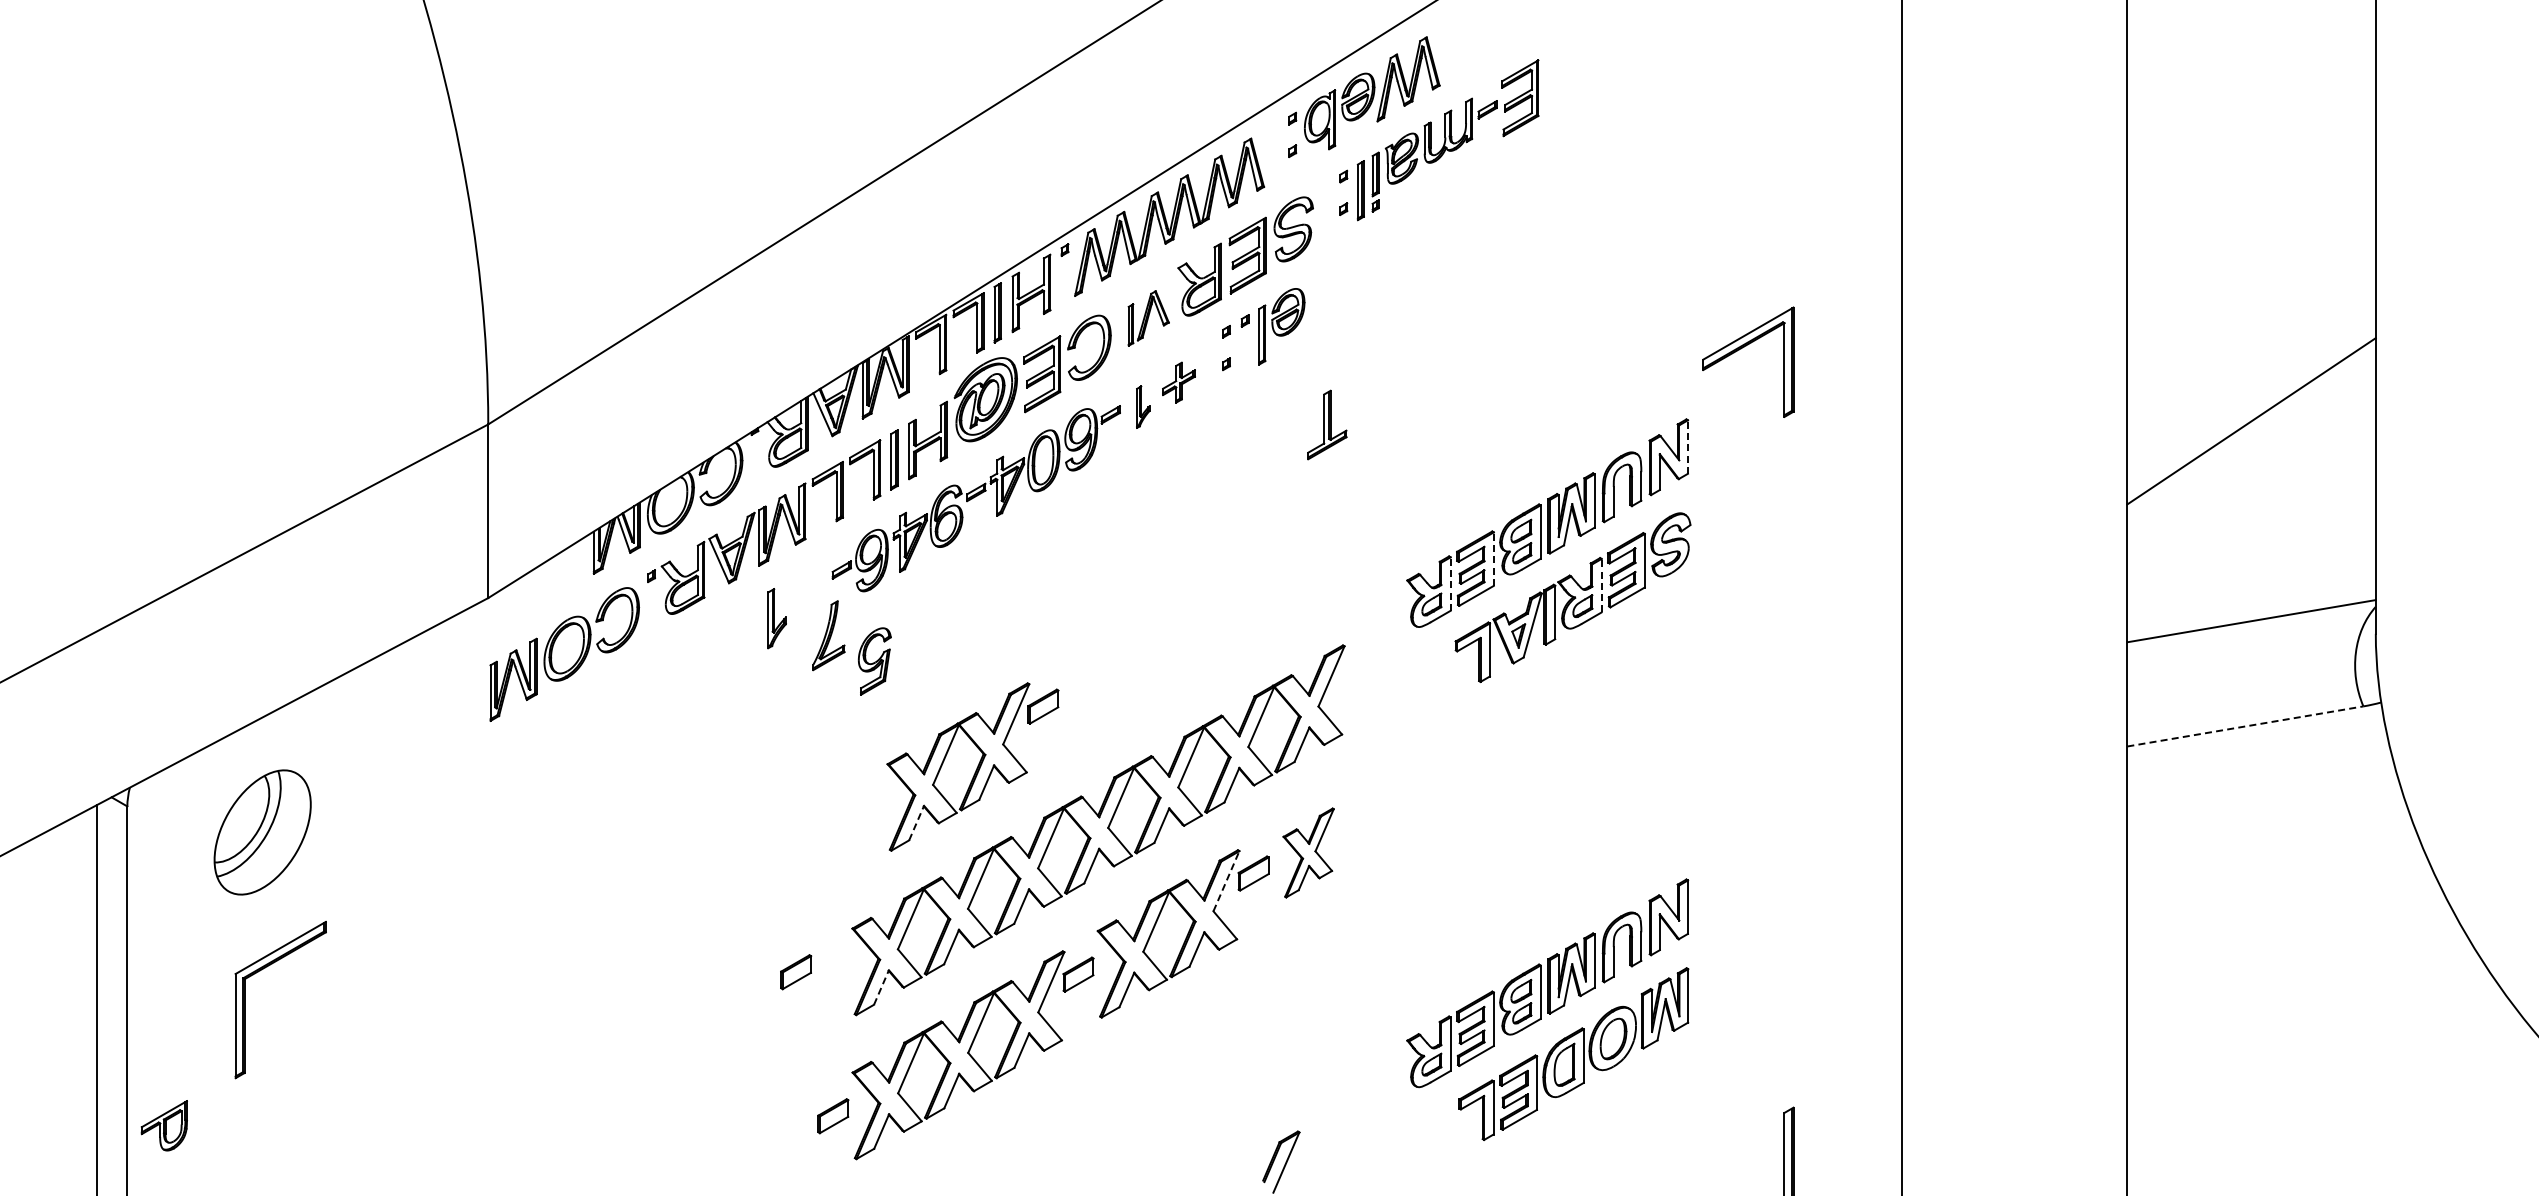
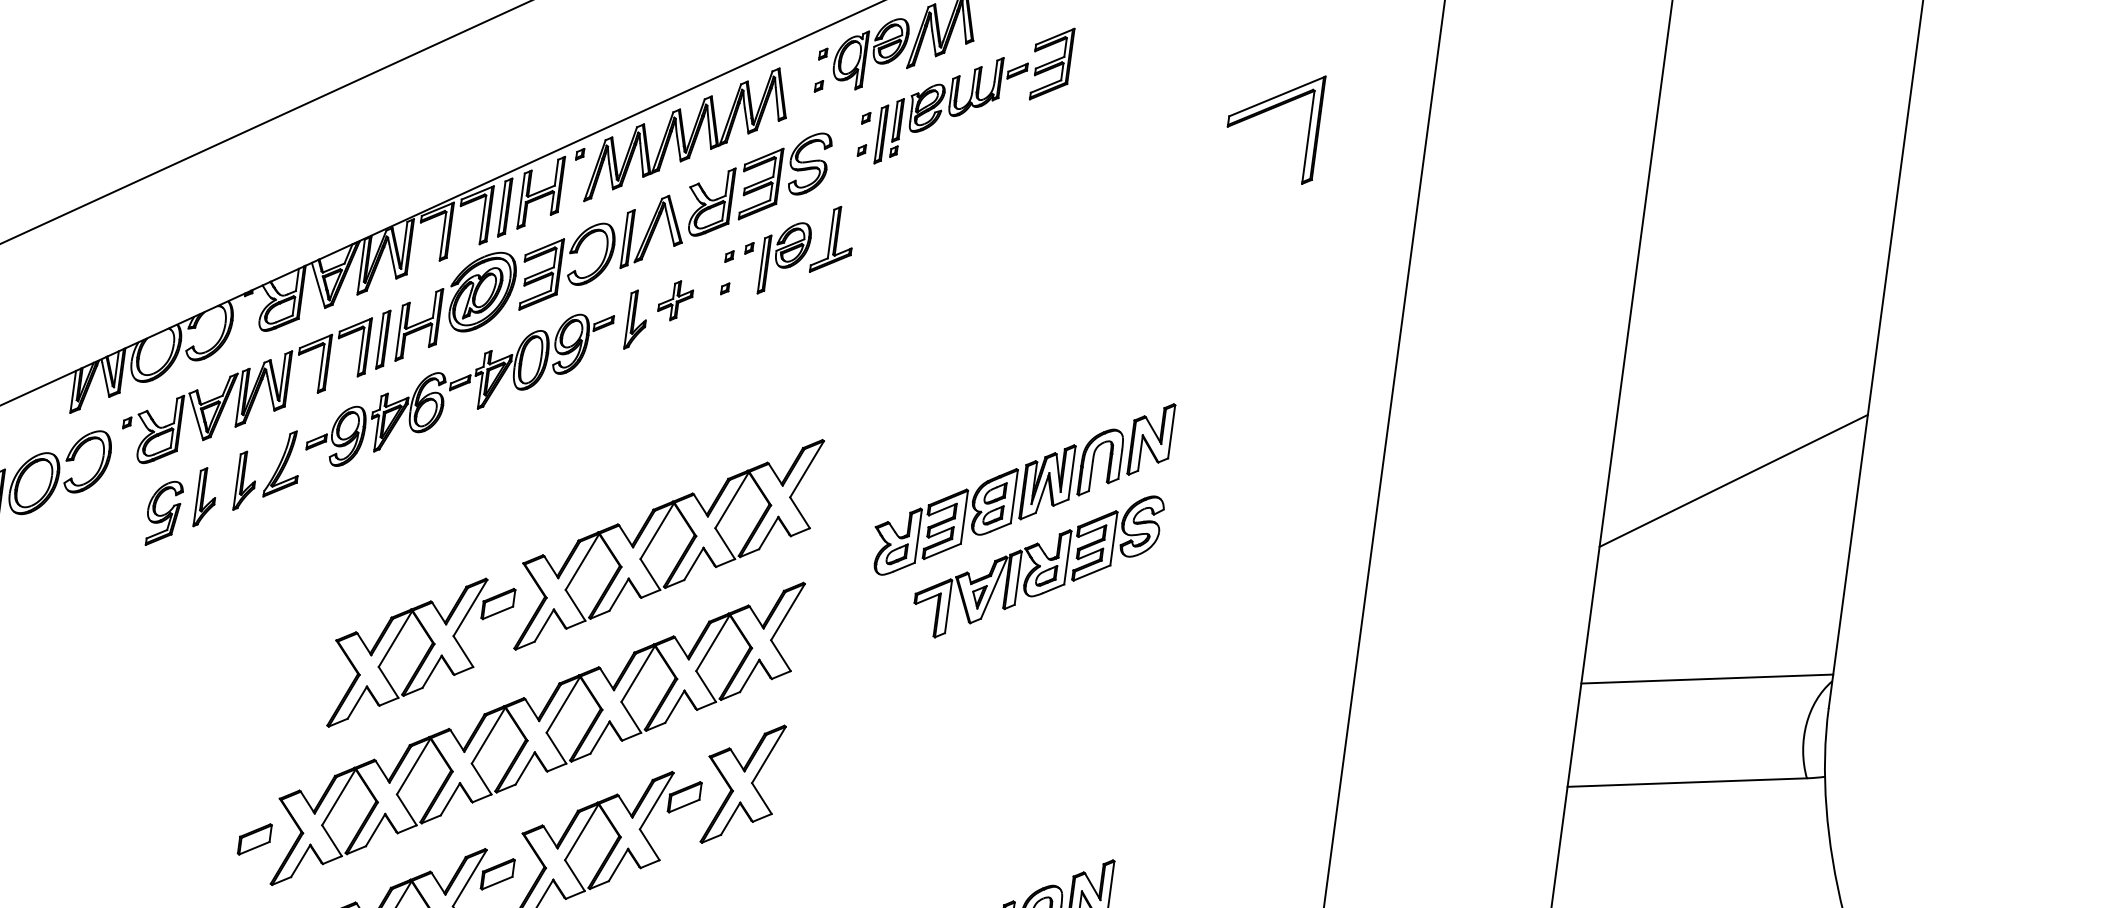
part: (1148, 318) -> (653, 233), size x1.43
part: (1741, 349) -> (1268, 111), moved
part: (1143, 406) -> (637, 319), size x1.43
part: (1327, 424) -> (833, 239), moved
line: (1687, 447) -> (1171, 432), dashed -> solid
line: (1493, 559) -> (964, 517), dashed -> solid
line: (1450, 584) -> (918, 536), dashed -> solid
line: (1601, 585) -> (1067, 557), dashed -> solid
part: (1190, 618) -> (655, 536), added
part: (828, 635) -> (283, 464), moved
part: (739, 639) -> (206, 497), added
part: (874, 661) -> (163, 513), moved
line: (2245, 726) -> (1687, 782), dashed -> solid
line: (916, 823) -> (357, 703), dashed -> solid
part: (1308, 852) -> (741, 783), size x1.43
line: (1226, 881) -> (656, 801), dashed -> solid
part: (796, 972) -> (255, 839), moved
line: (881, 987) -> (300, 860), dashed -> solid

